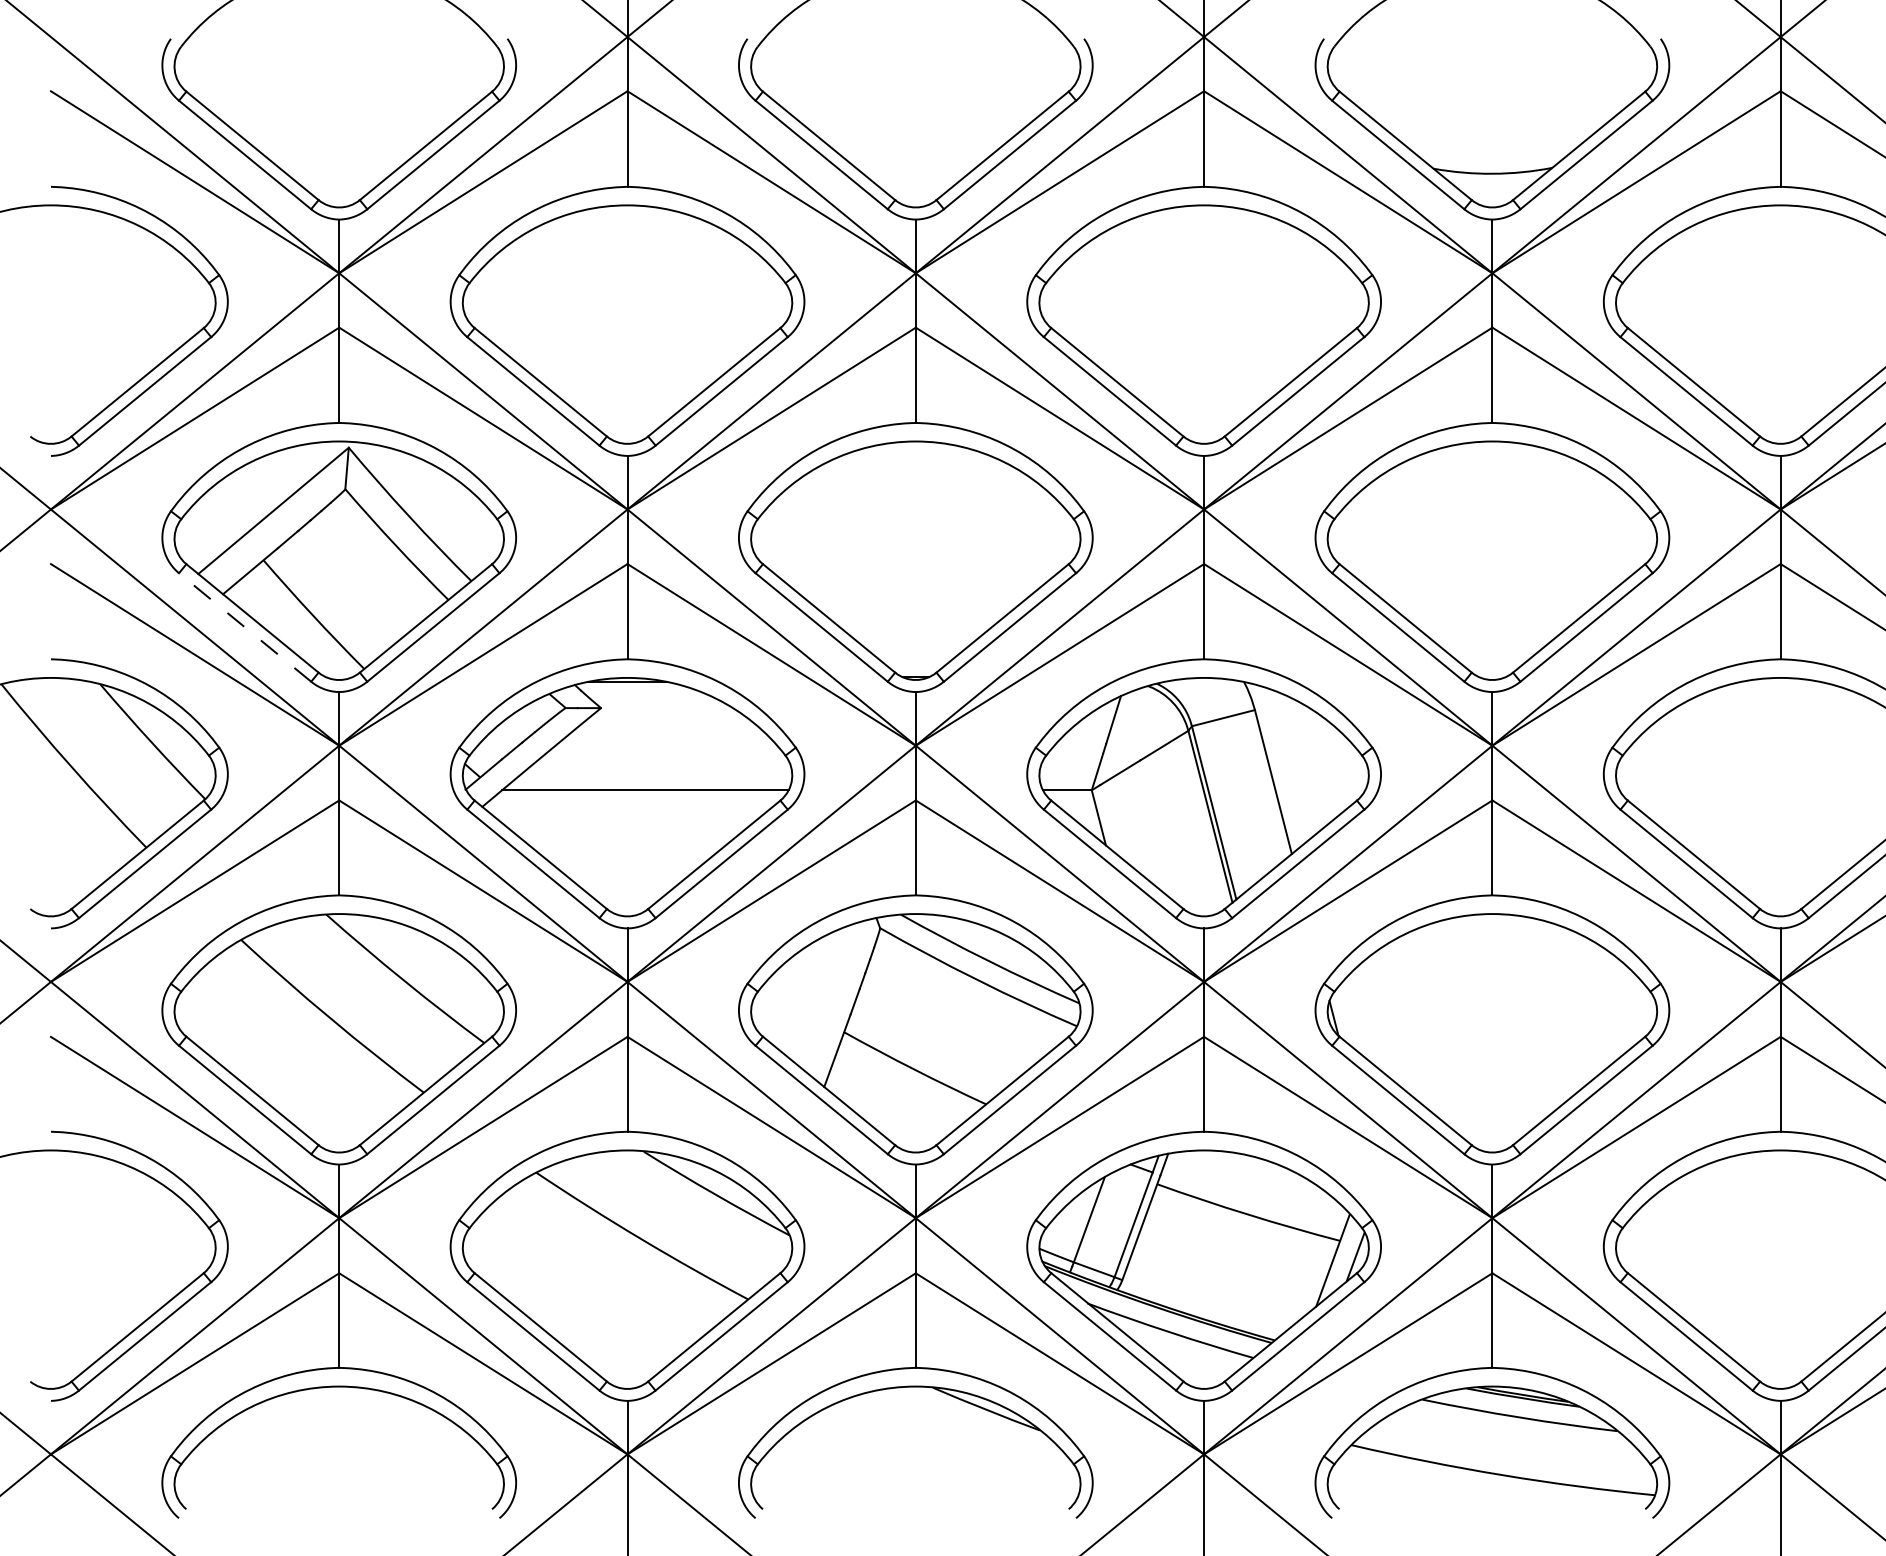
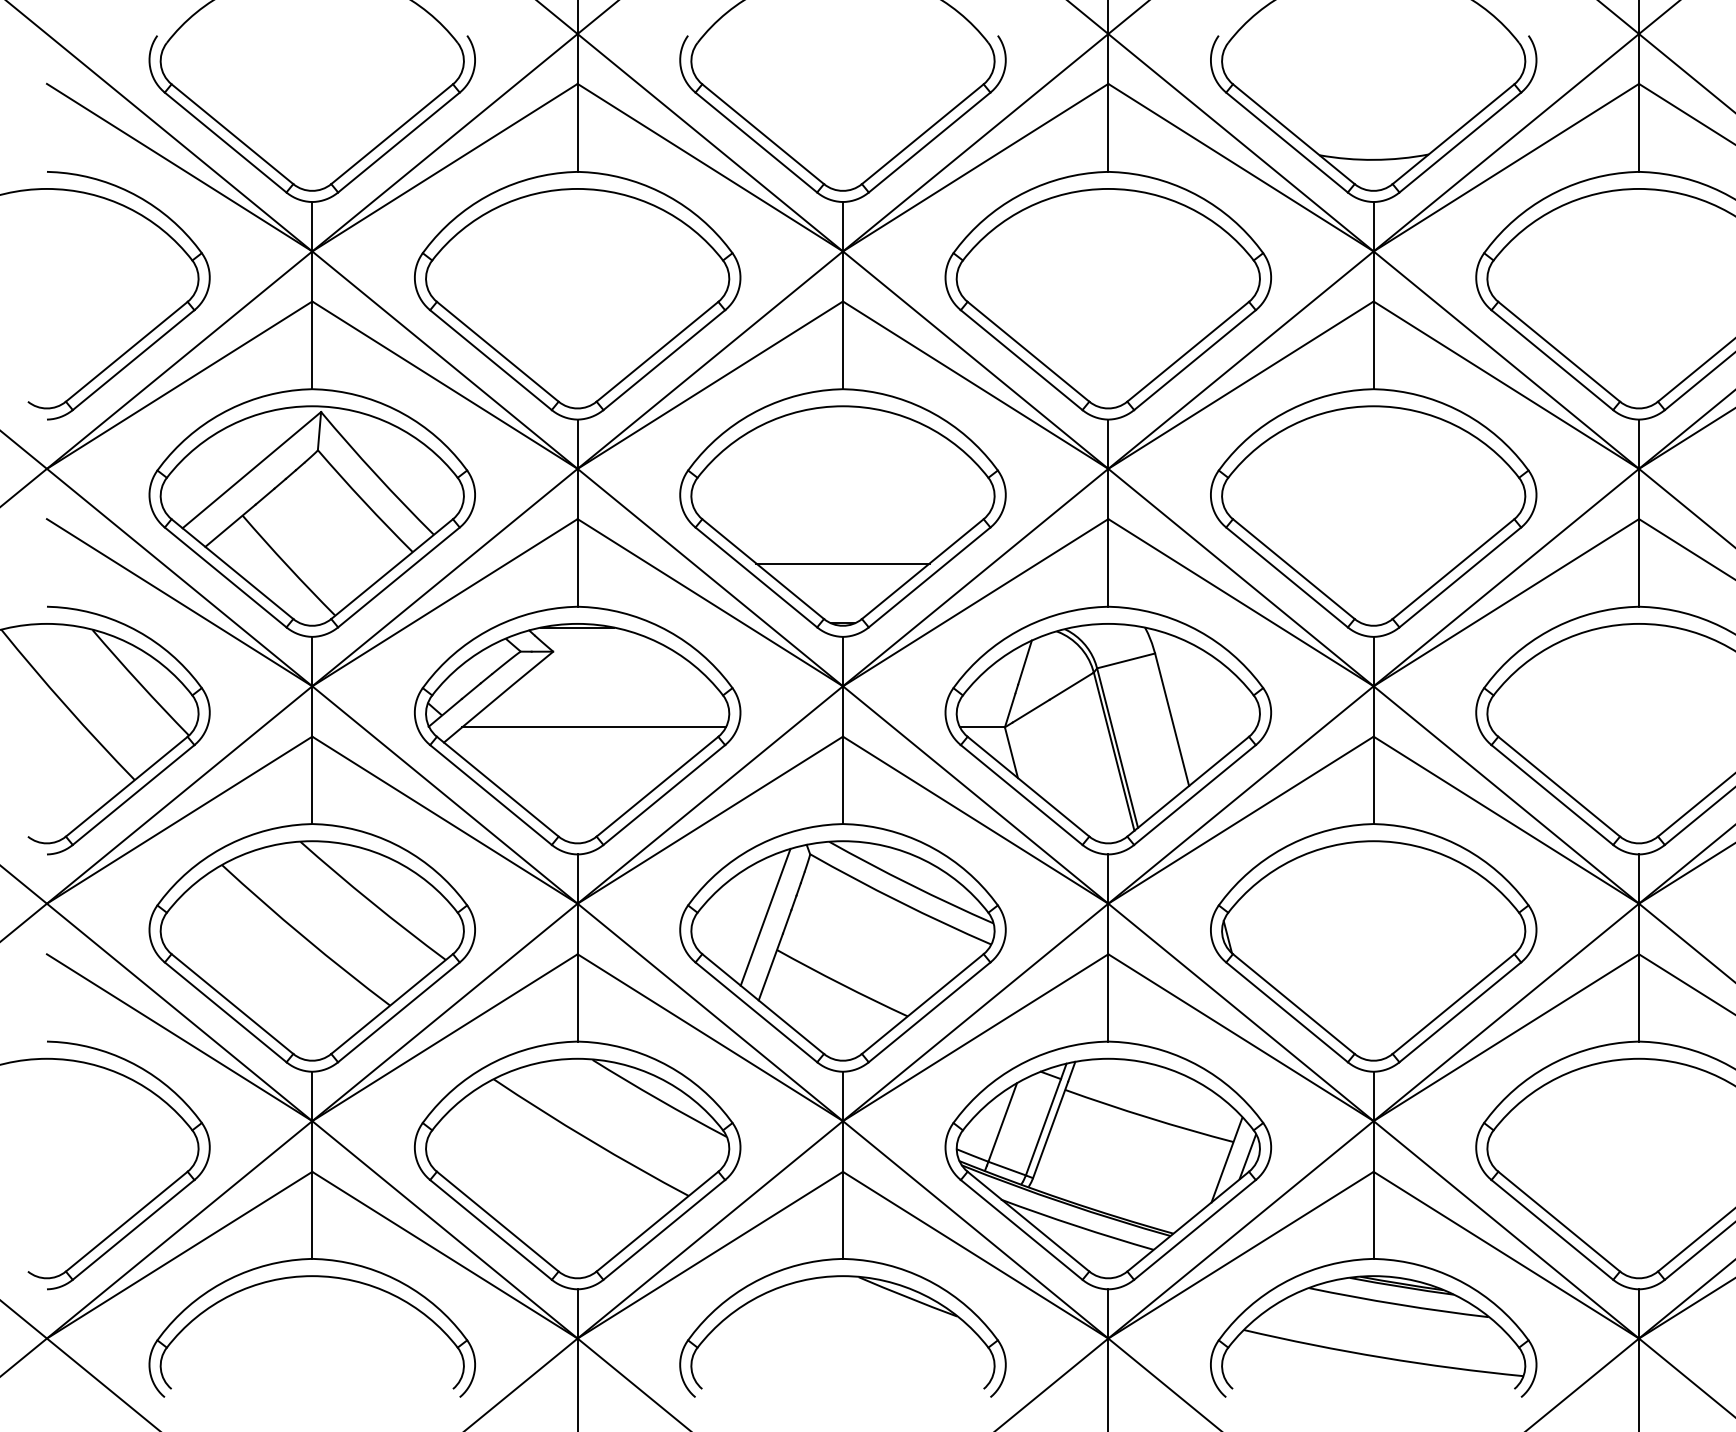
line: (915, 612) -> (842, 563), added
line: (245, 627) -> (226, 577), dashed -> solid
line: (831, 996) -> (765, 917), added

